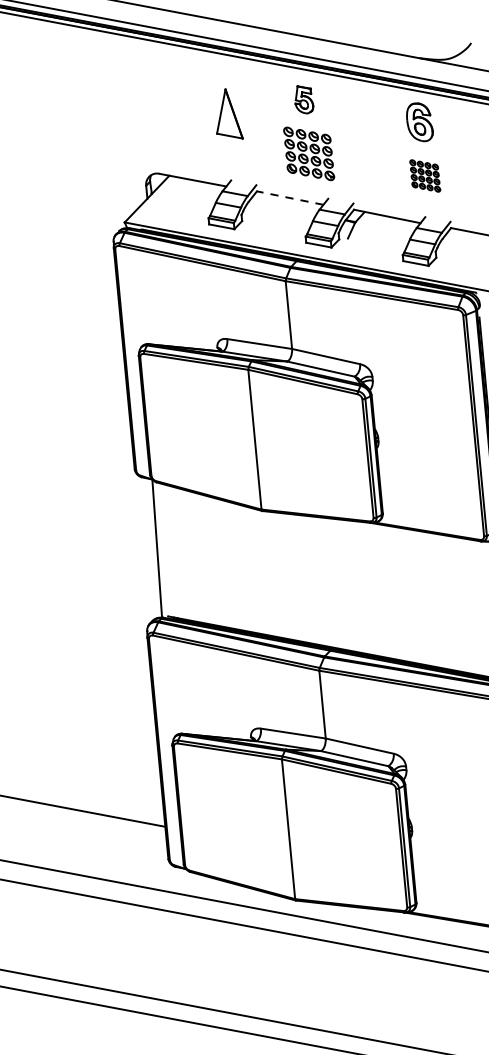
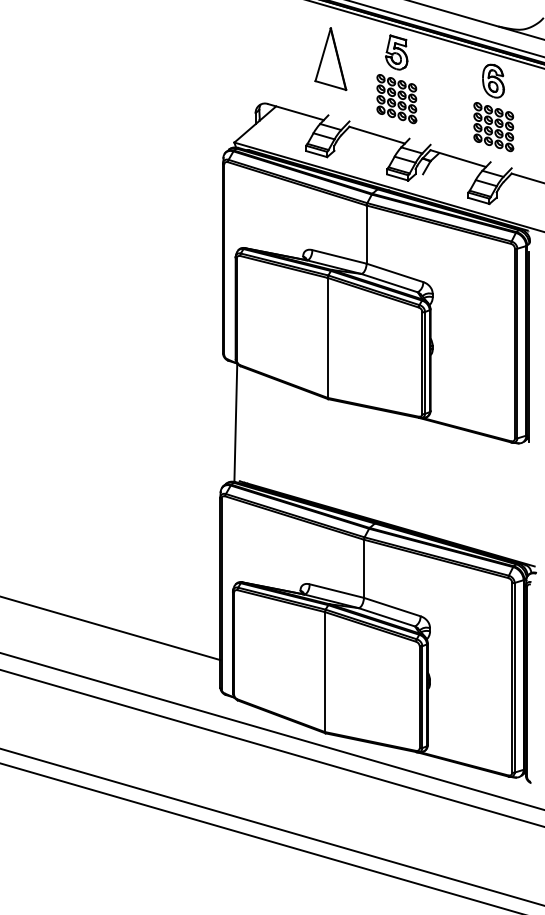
part: (303, 99) -> (396, 52), size x1.43
part: (227, 113) -> (330, 58), size x1.43
part: (424, 176) -> (493, 127), size x1.67
line: (289, 198) -> (376, 135), dashed -> solid

